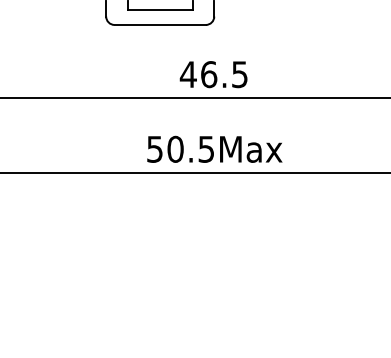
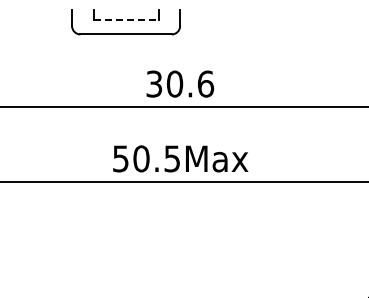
line: (160, 10) -> (126, 20), solid -> dashed
text: (213, 74) -> (179, 84), 46.5 -> 30.6

